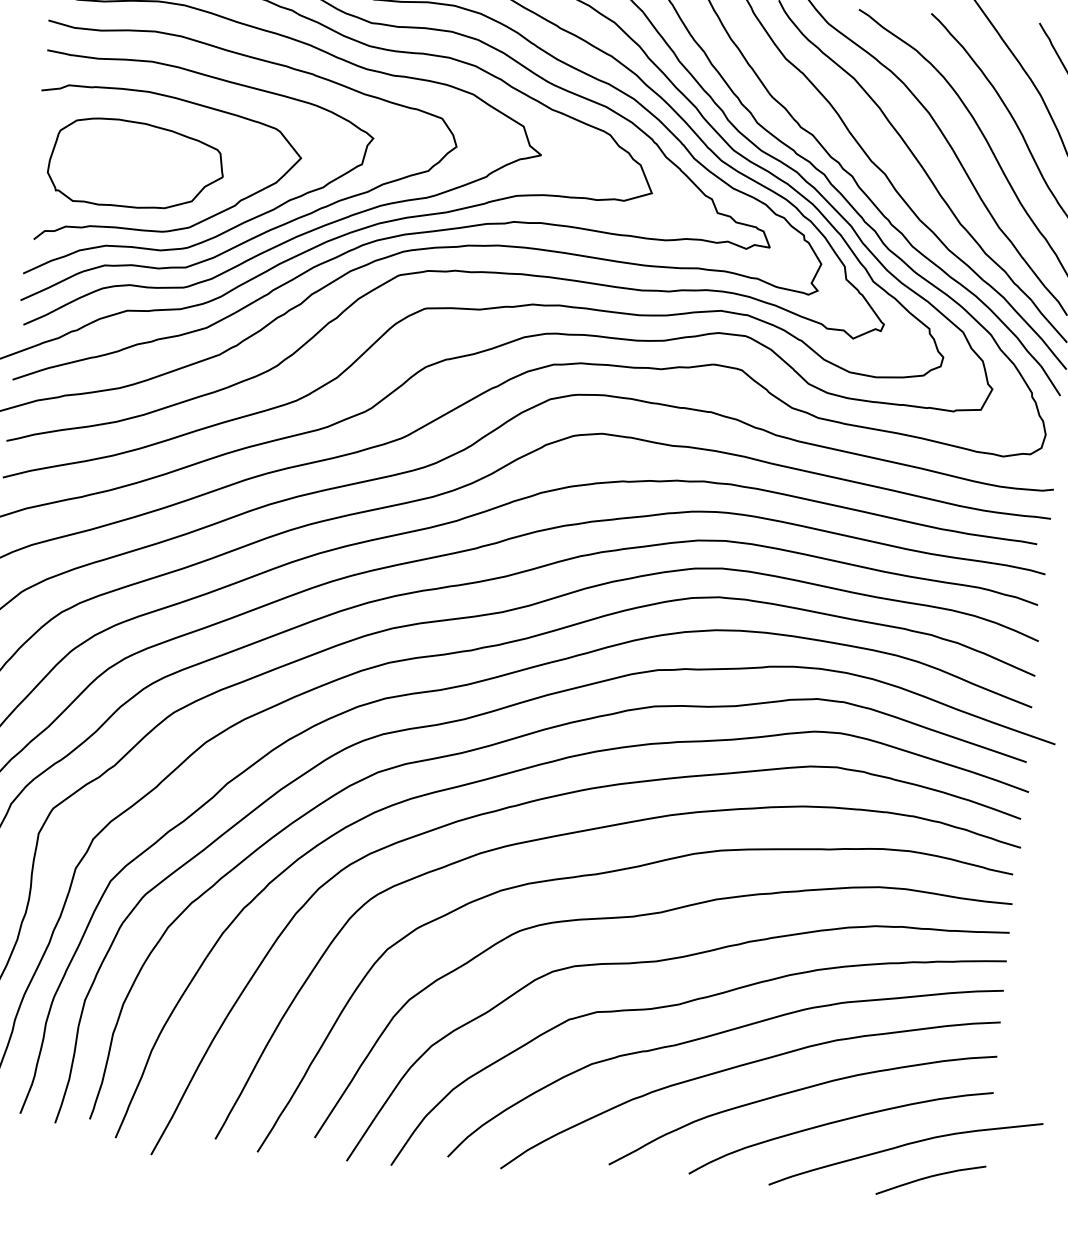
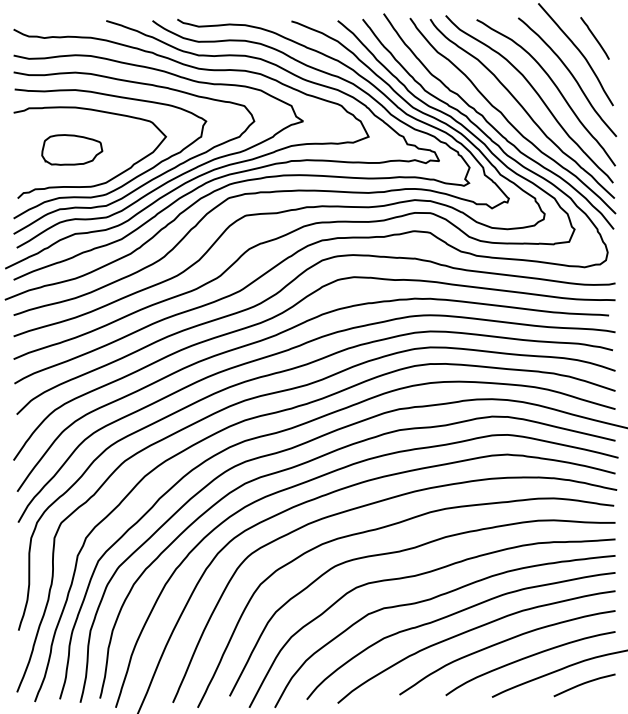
part: (136, 164) -> (72, 149), size x0.6

